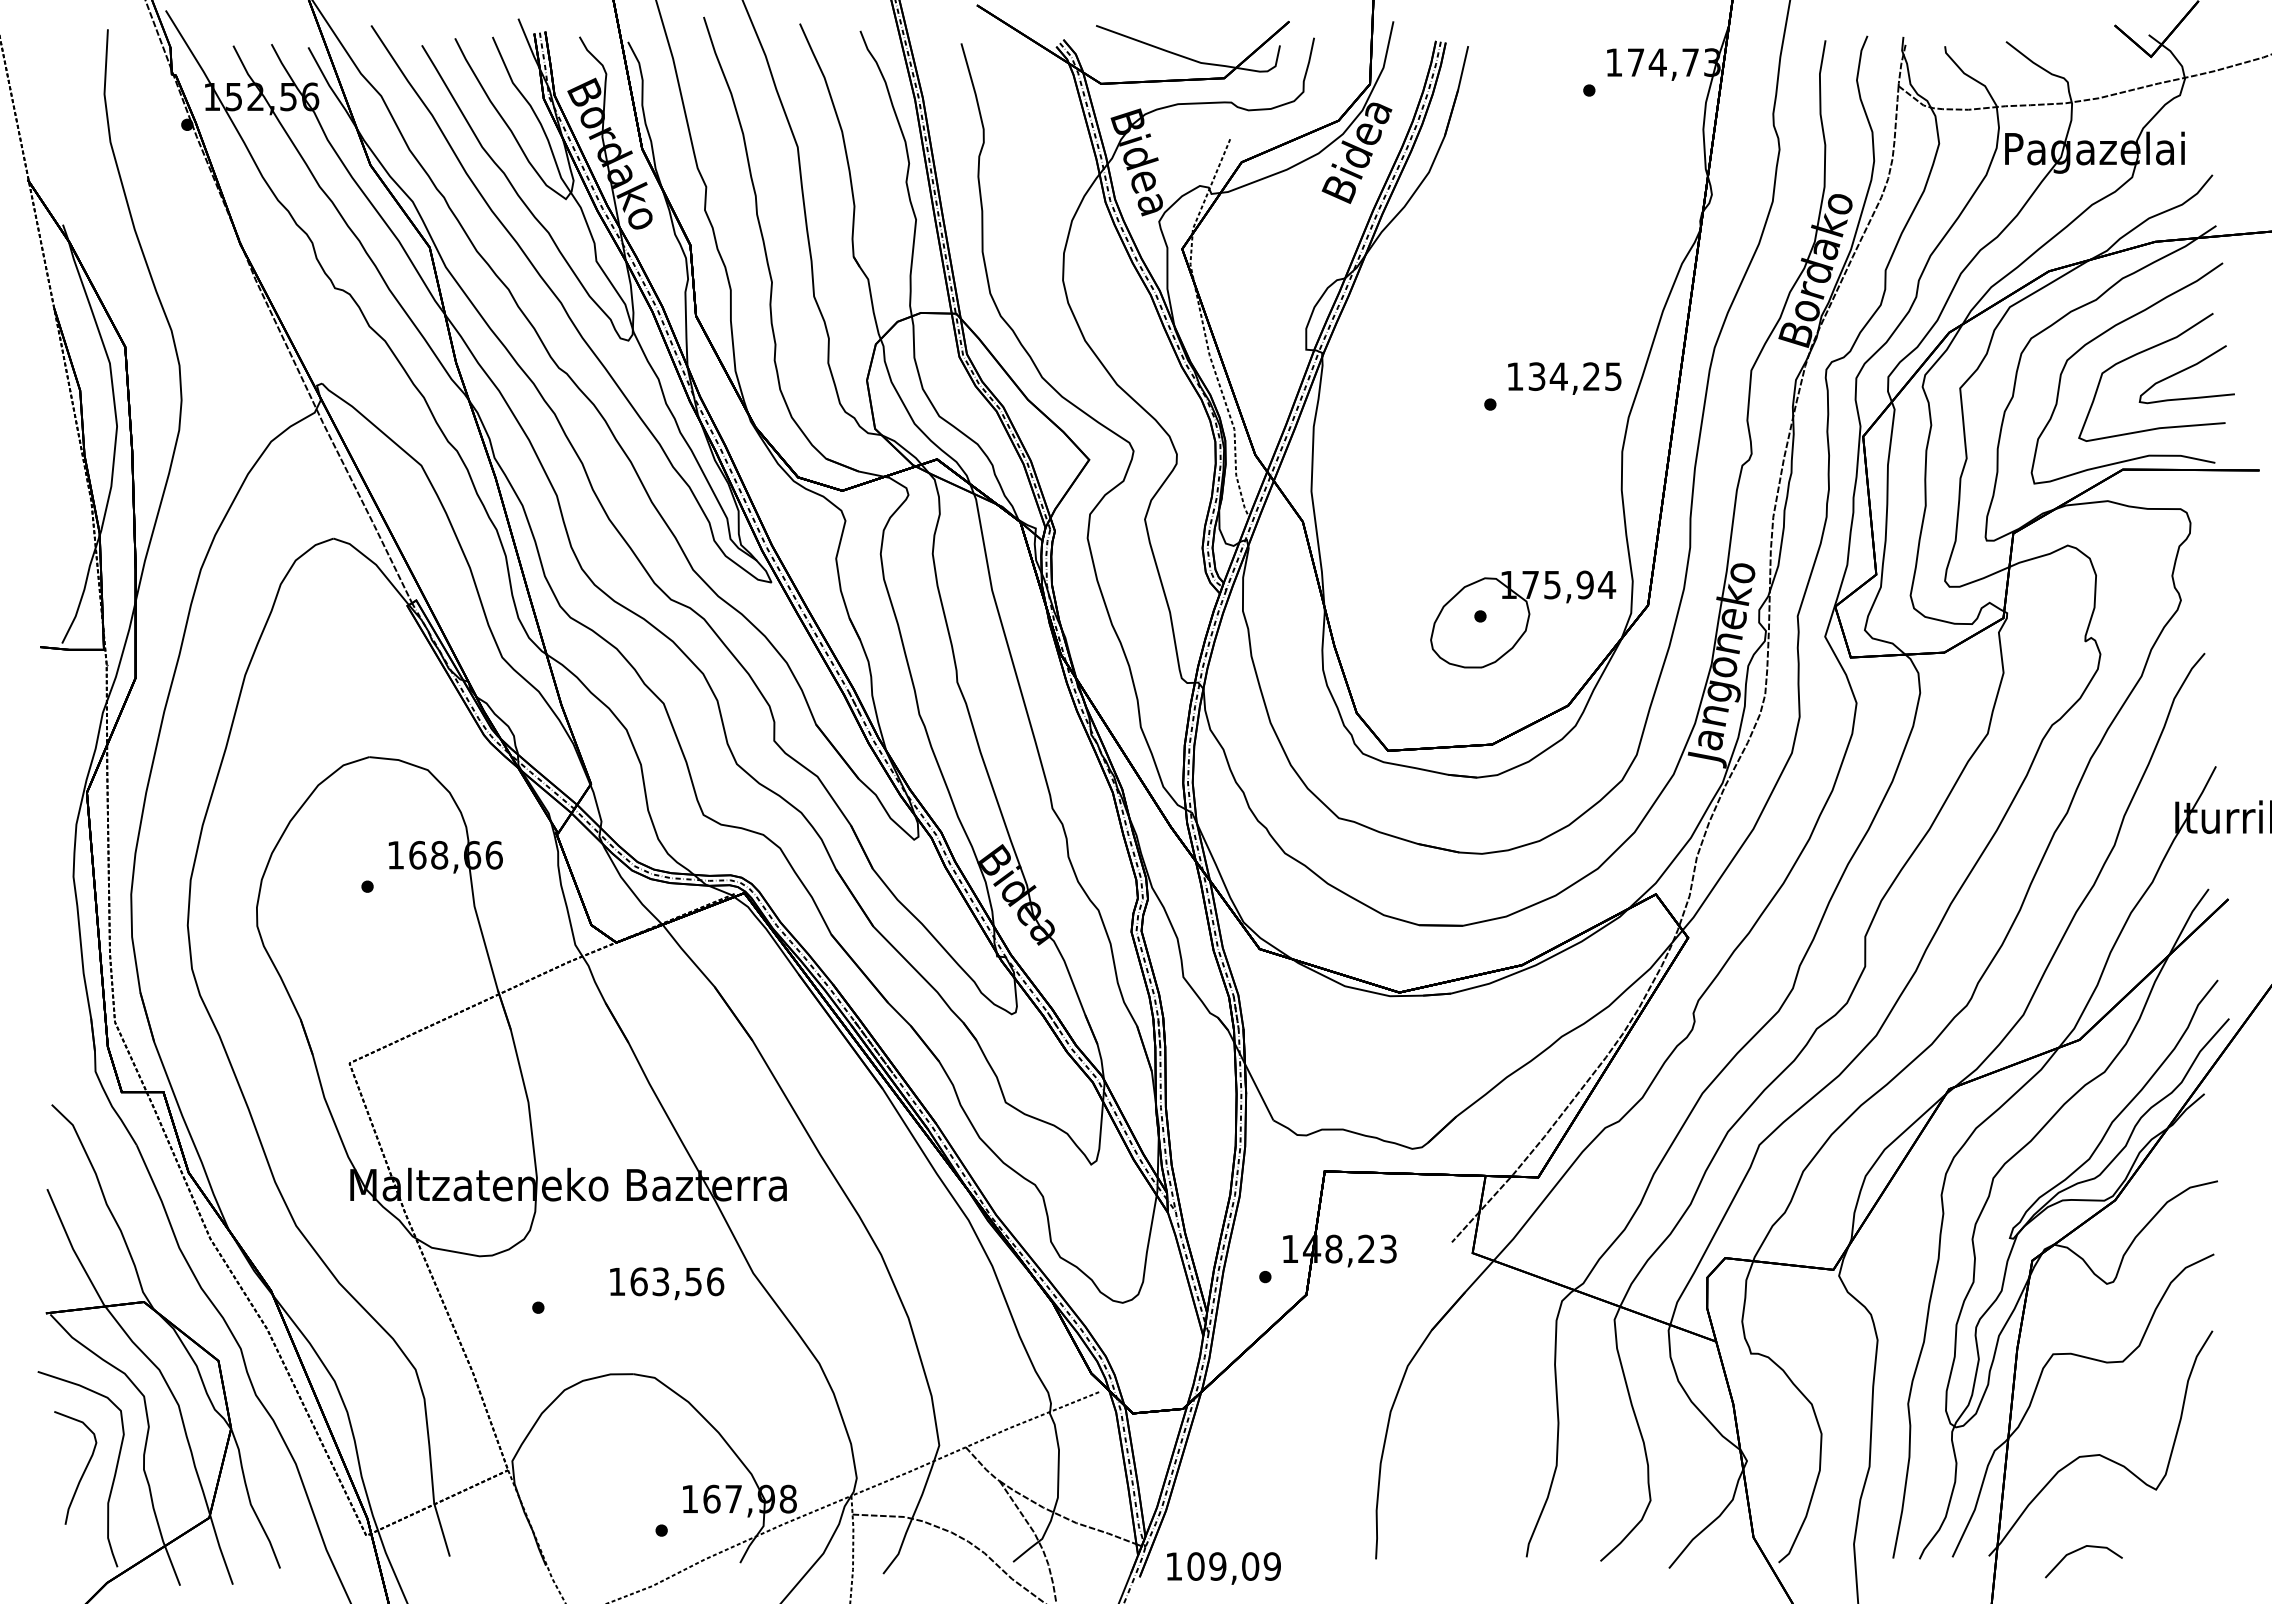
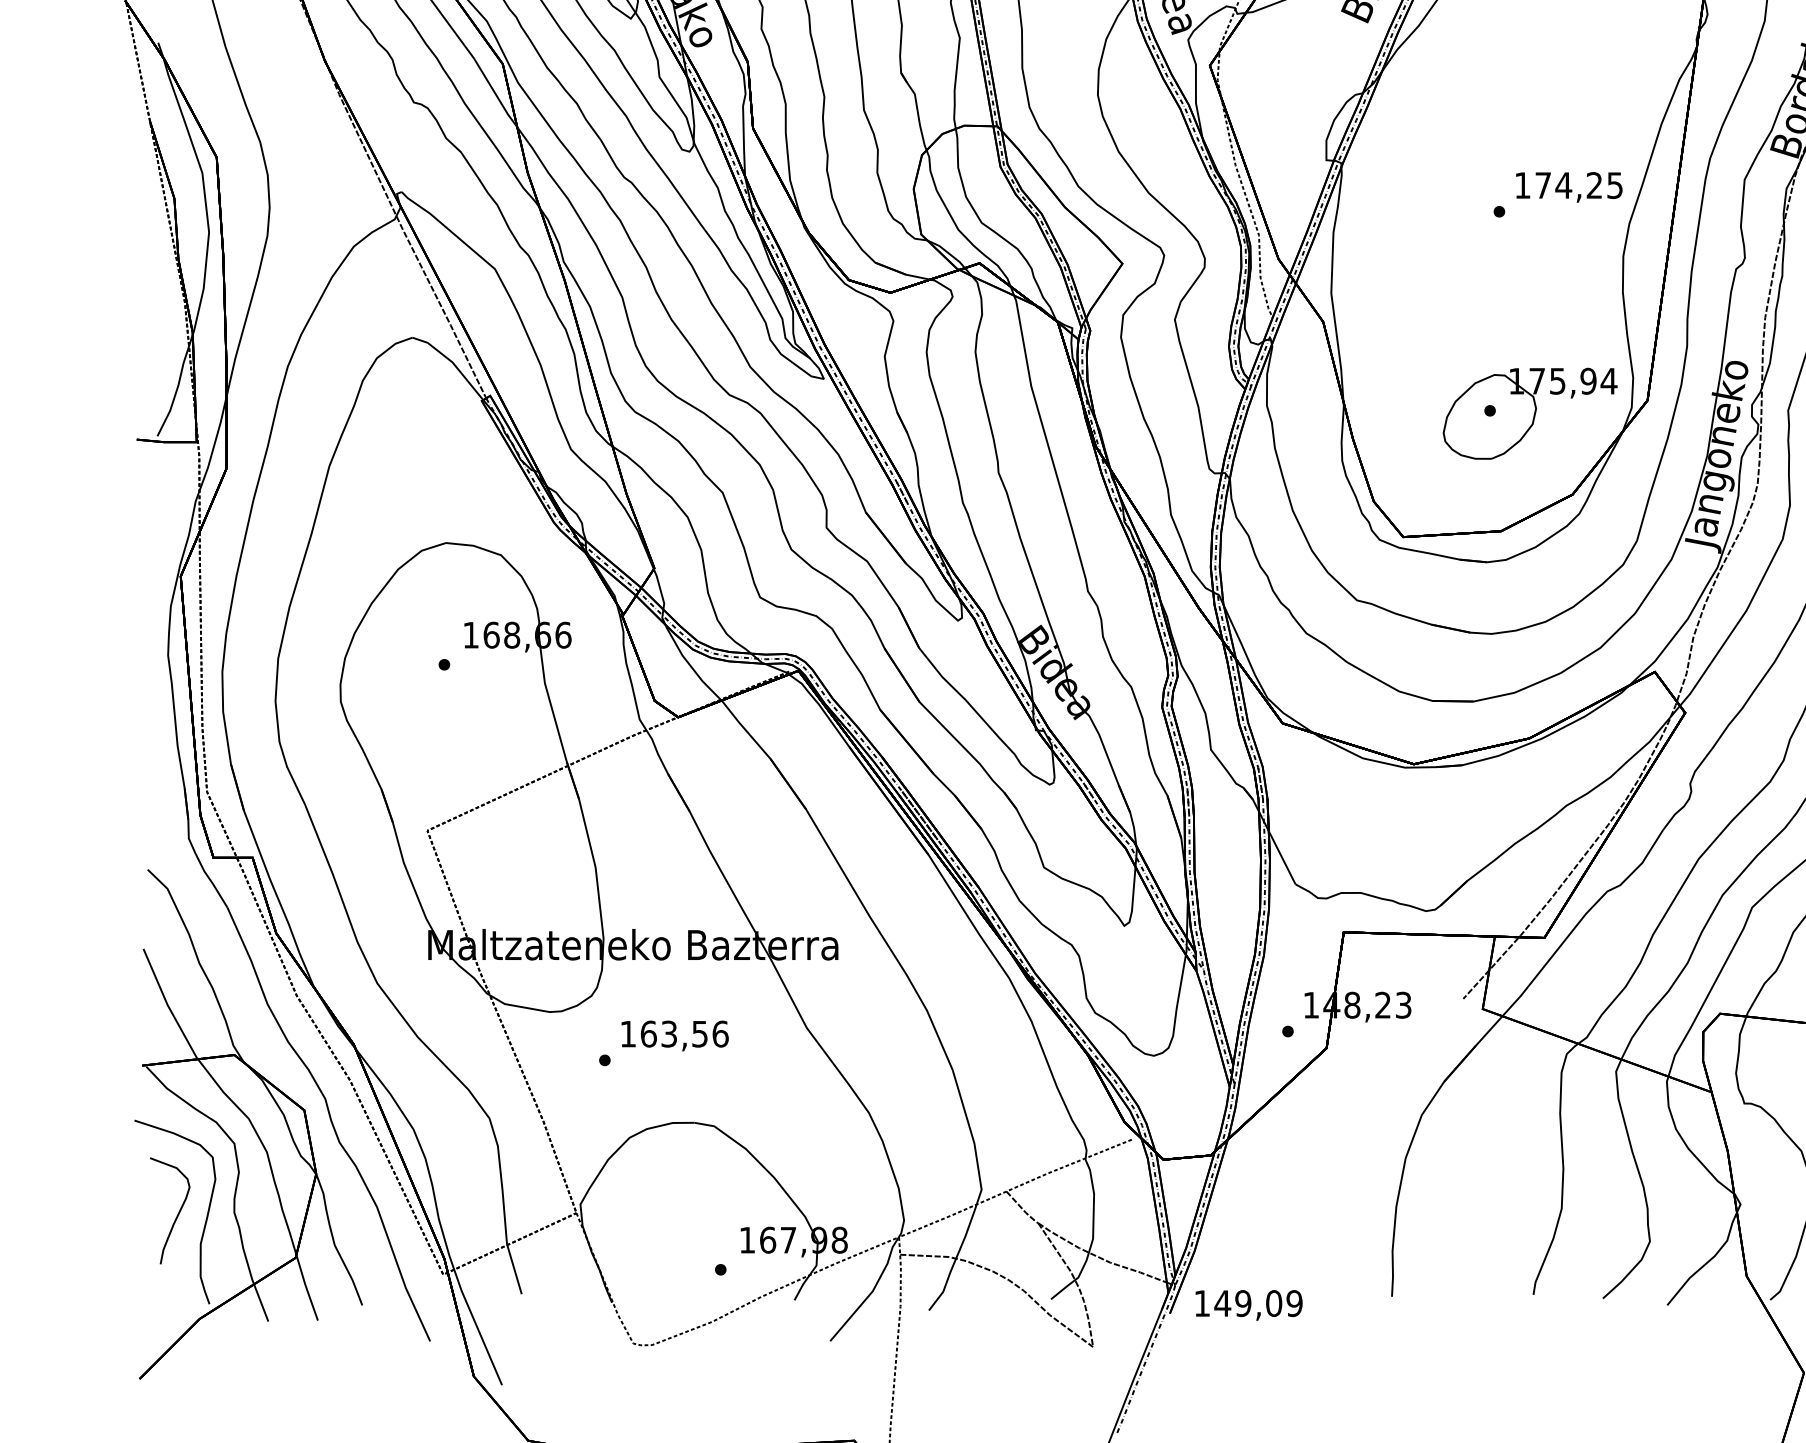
text: (1536, 376) -> (1542, 185), 134,25 -> 174,25
text: (667, 1283) -> (675, 1035), moved
text: (1195, 1566) -> (1222, 1303), 109,09 -> 149,09

